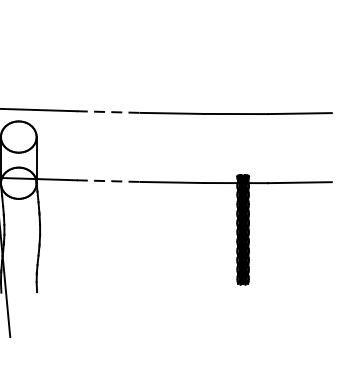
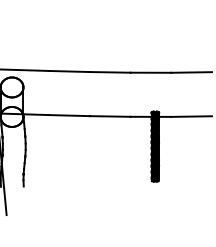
line: (110, 112) -> (70, 71), dashed -> solid
line: (110, 180) -> (70, 115), dashed -> solid

